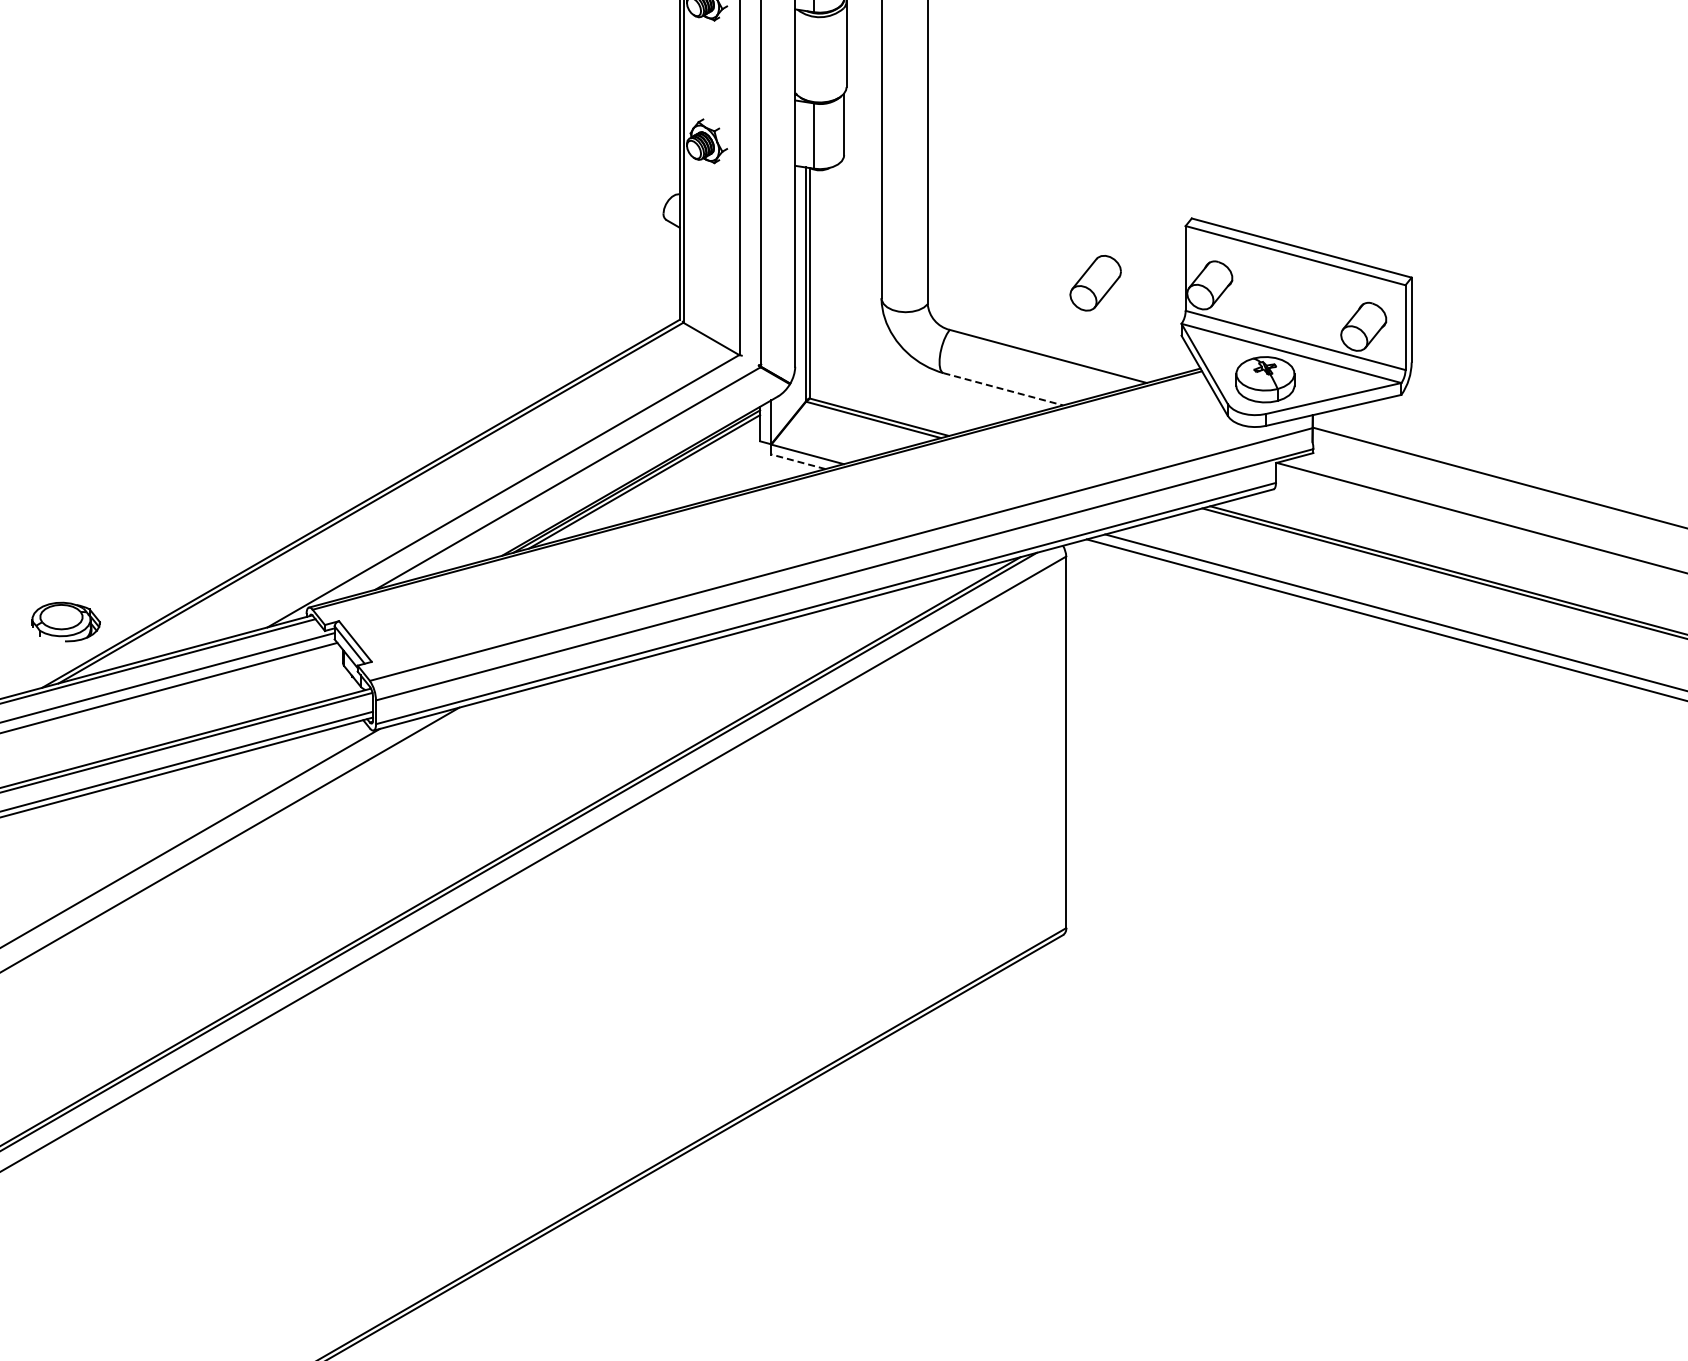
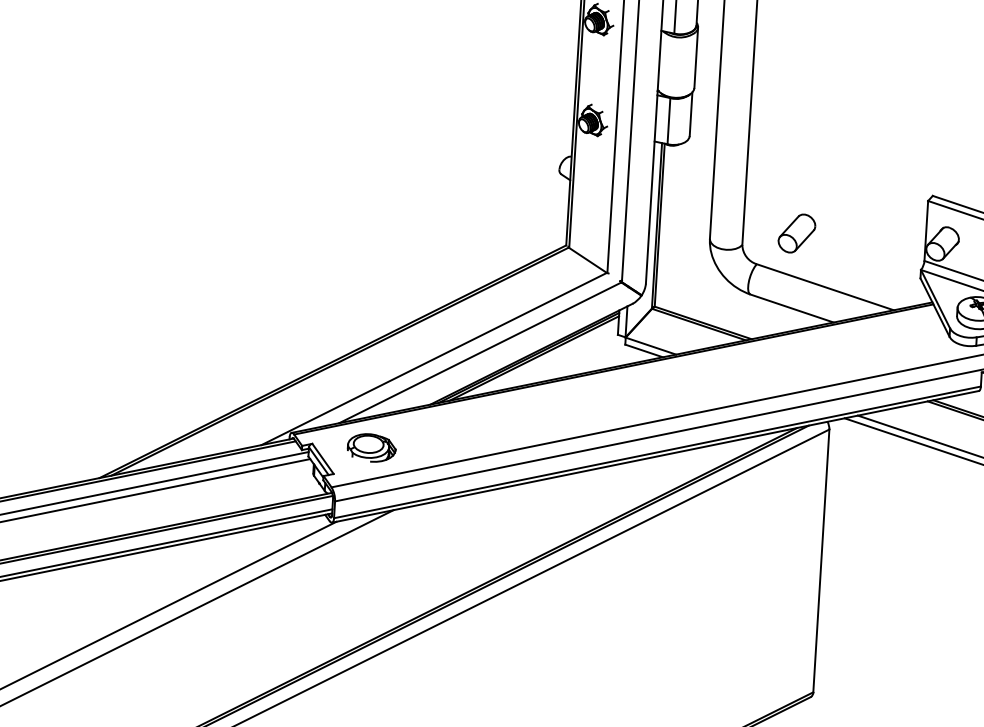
part: (1095, 283) -> (796, 233), moved
line: (1003, 389) -> (792, 308), dashed -> solid
line: (798, 461) -> (644, 350), dashed -> solid
part: (65, 621) -> (371, 447), moved

